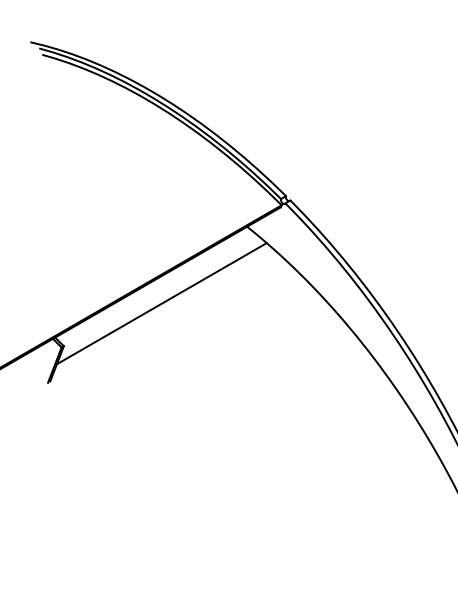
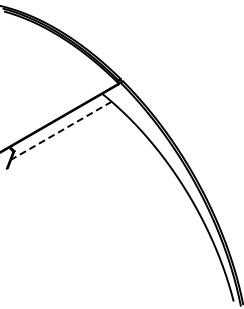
line: (159, 305) -> (60, 131), solid -> dashed

